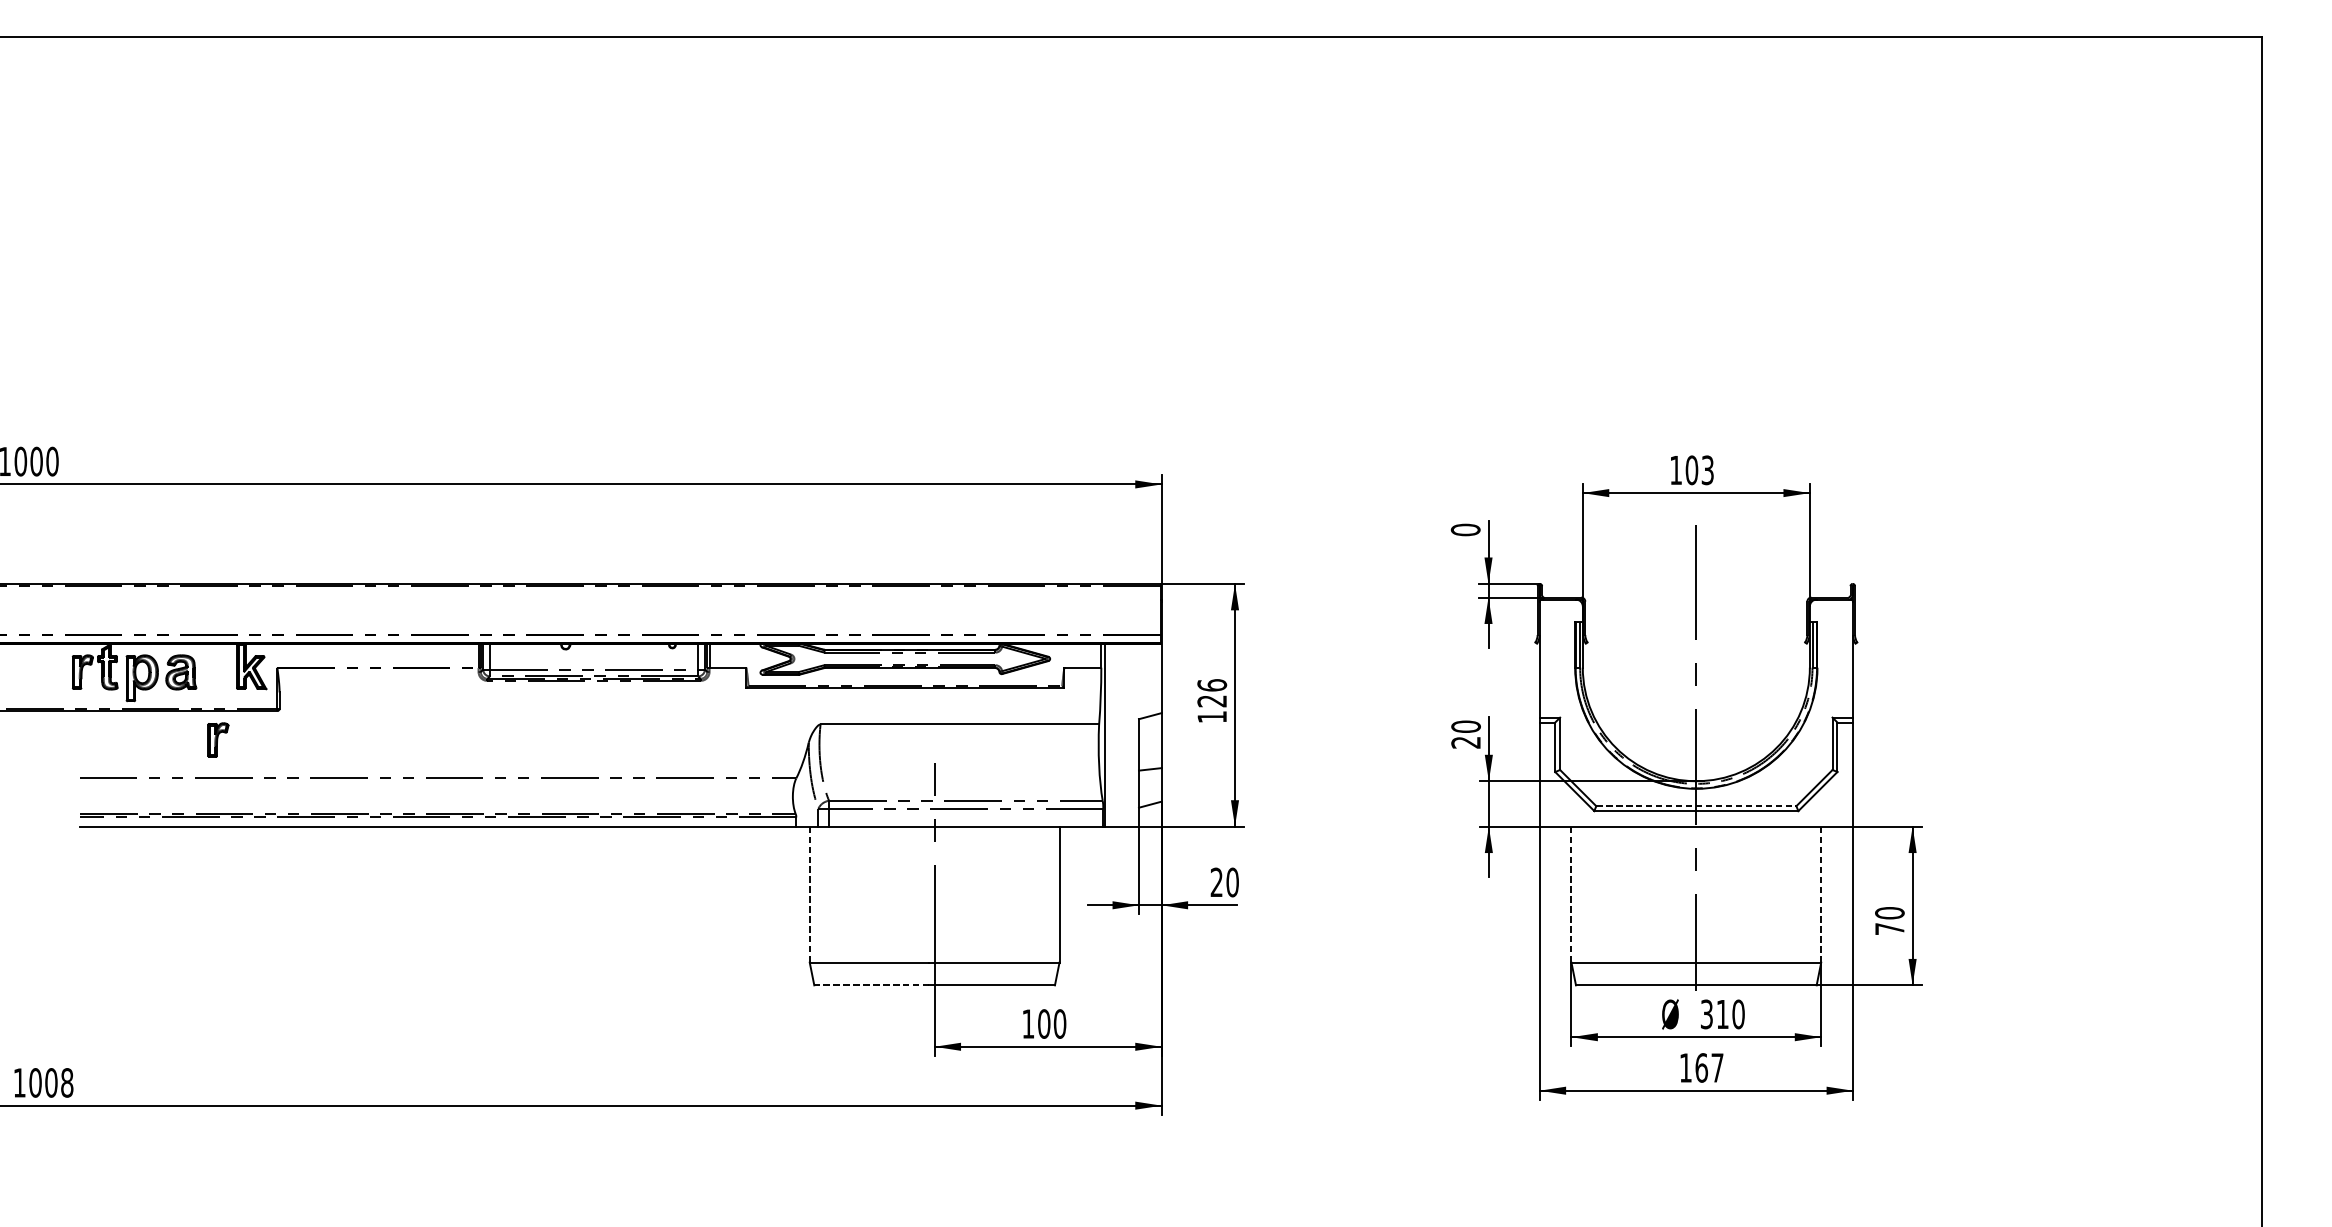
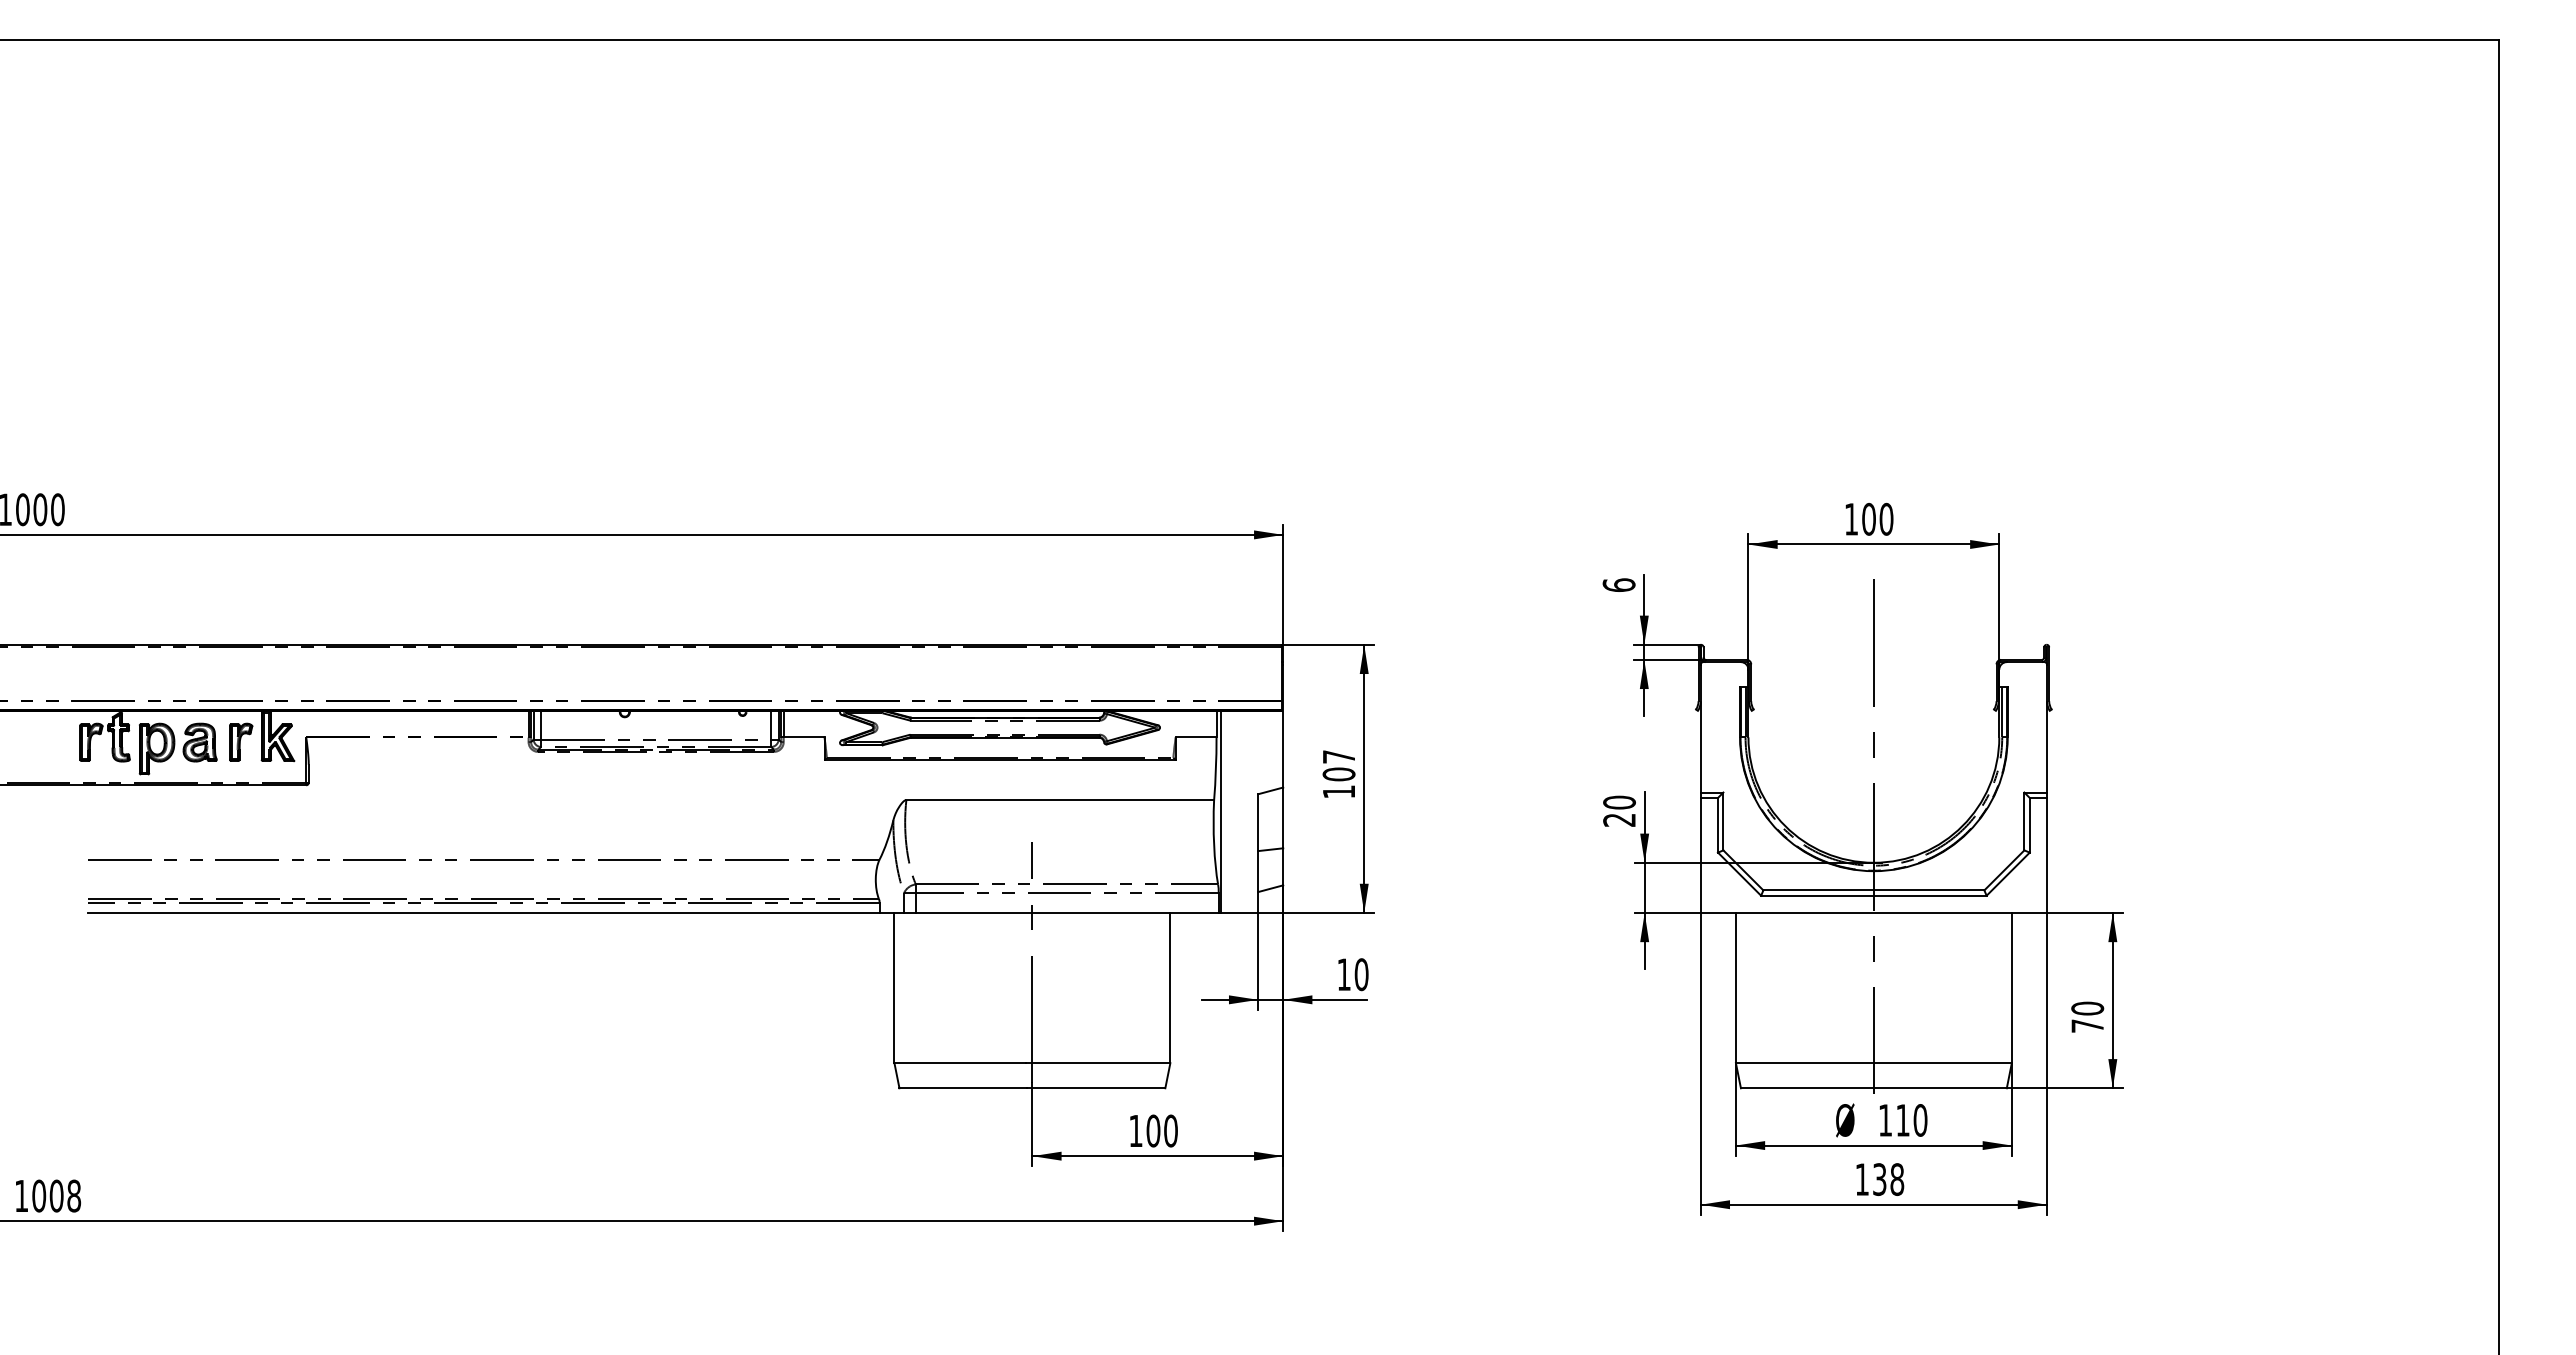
text: (1707, 470) -> (1886, 519), 103 -> 100
text: (1465, 530) -> (1618, 585), 0 -> 6
text: (1211, 693) -> (1338, 765), 126 -> 107
part: (218, 739) -> (241, 741), moved
line: (1695, 806) -> (1873, 890), dashed -> solid
text: (1216, 882) -> (1343, 974), 20 -> 10
line: (1820, 894) -> (2011, 987), dashed -> solid
line: (809, 895) -> (894, 988), dashed -> solid
line: (1571, 895) -> (1735, 988), dashed -> solid
line: (872, 985) -> (963, 1088), dashed -> solid
text: (1706, 1014) -> (1885, 1120), 310 -> 110
text: (1709, 1067) -> (1888, 1179), 167 -> 138

